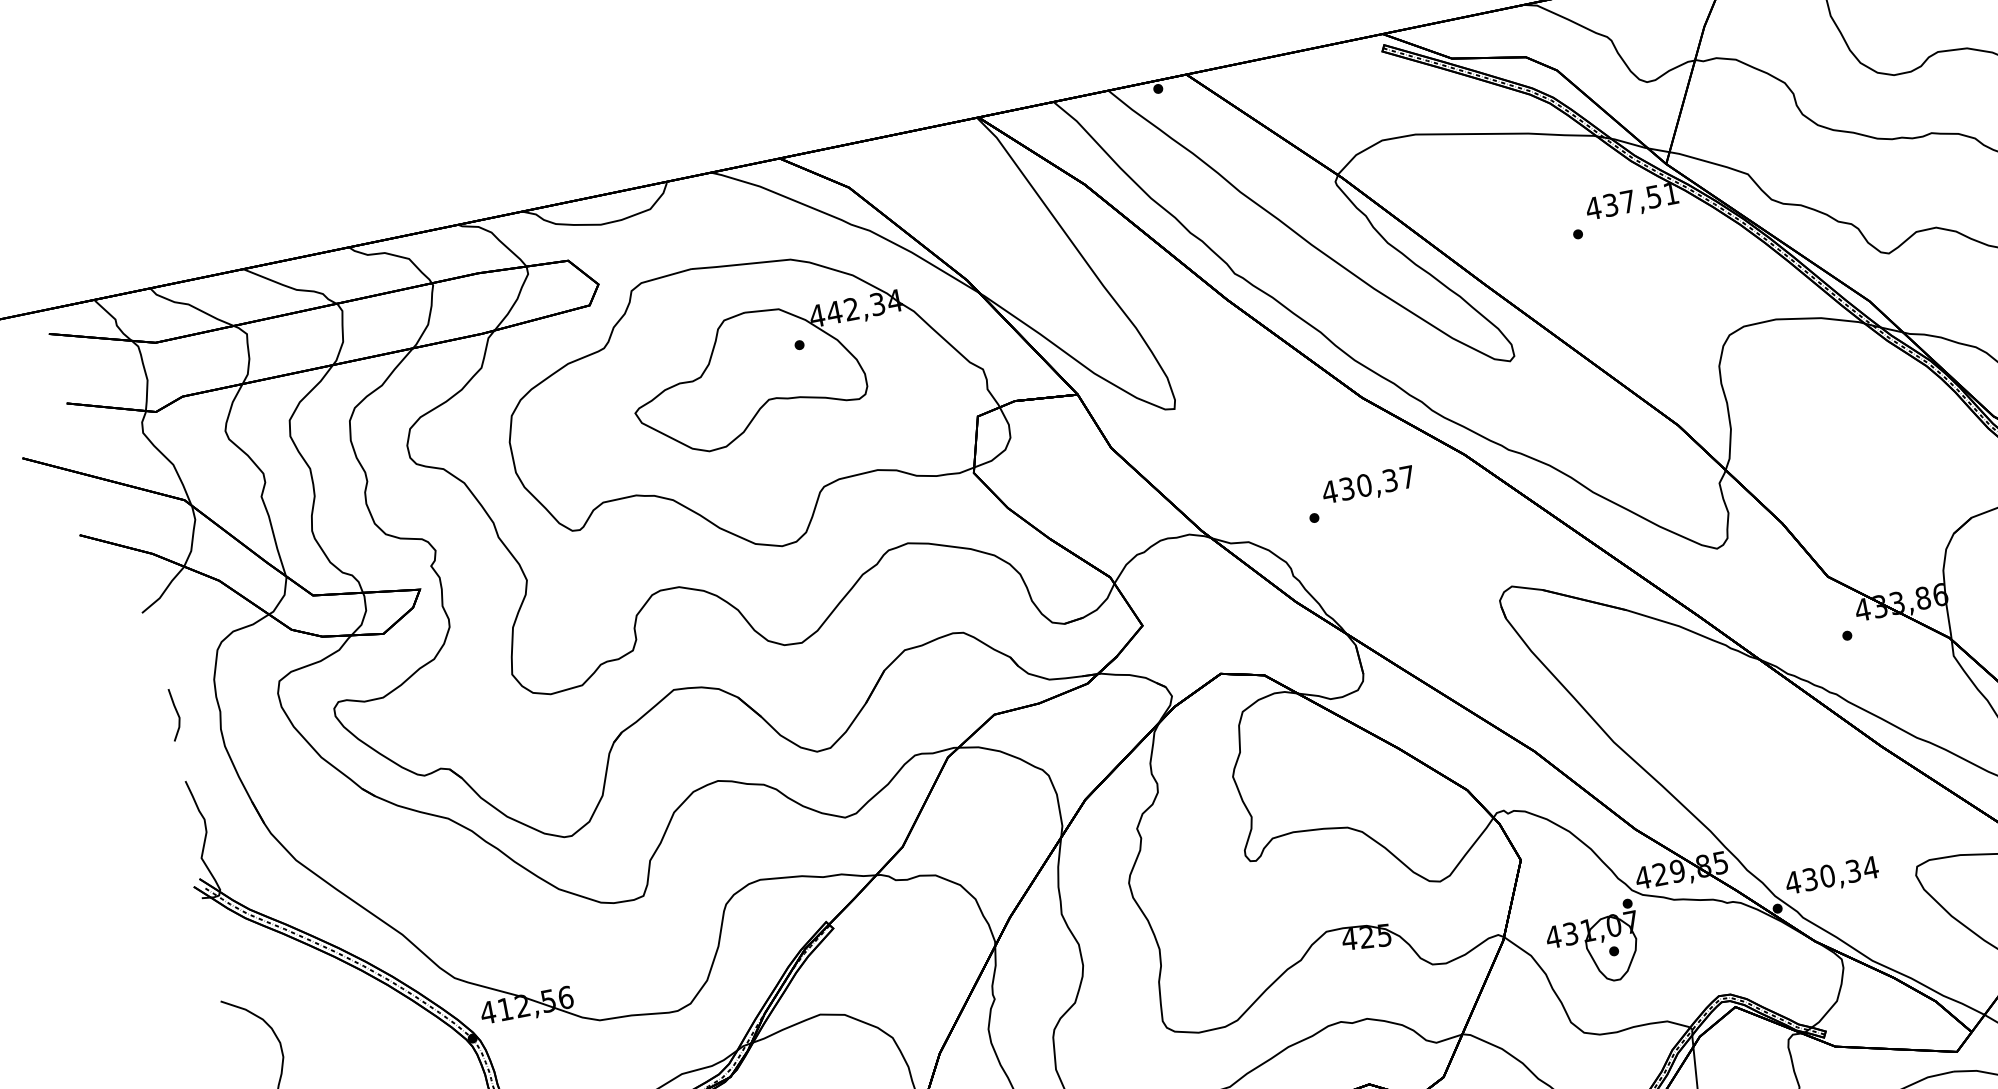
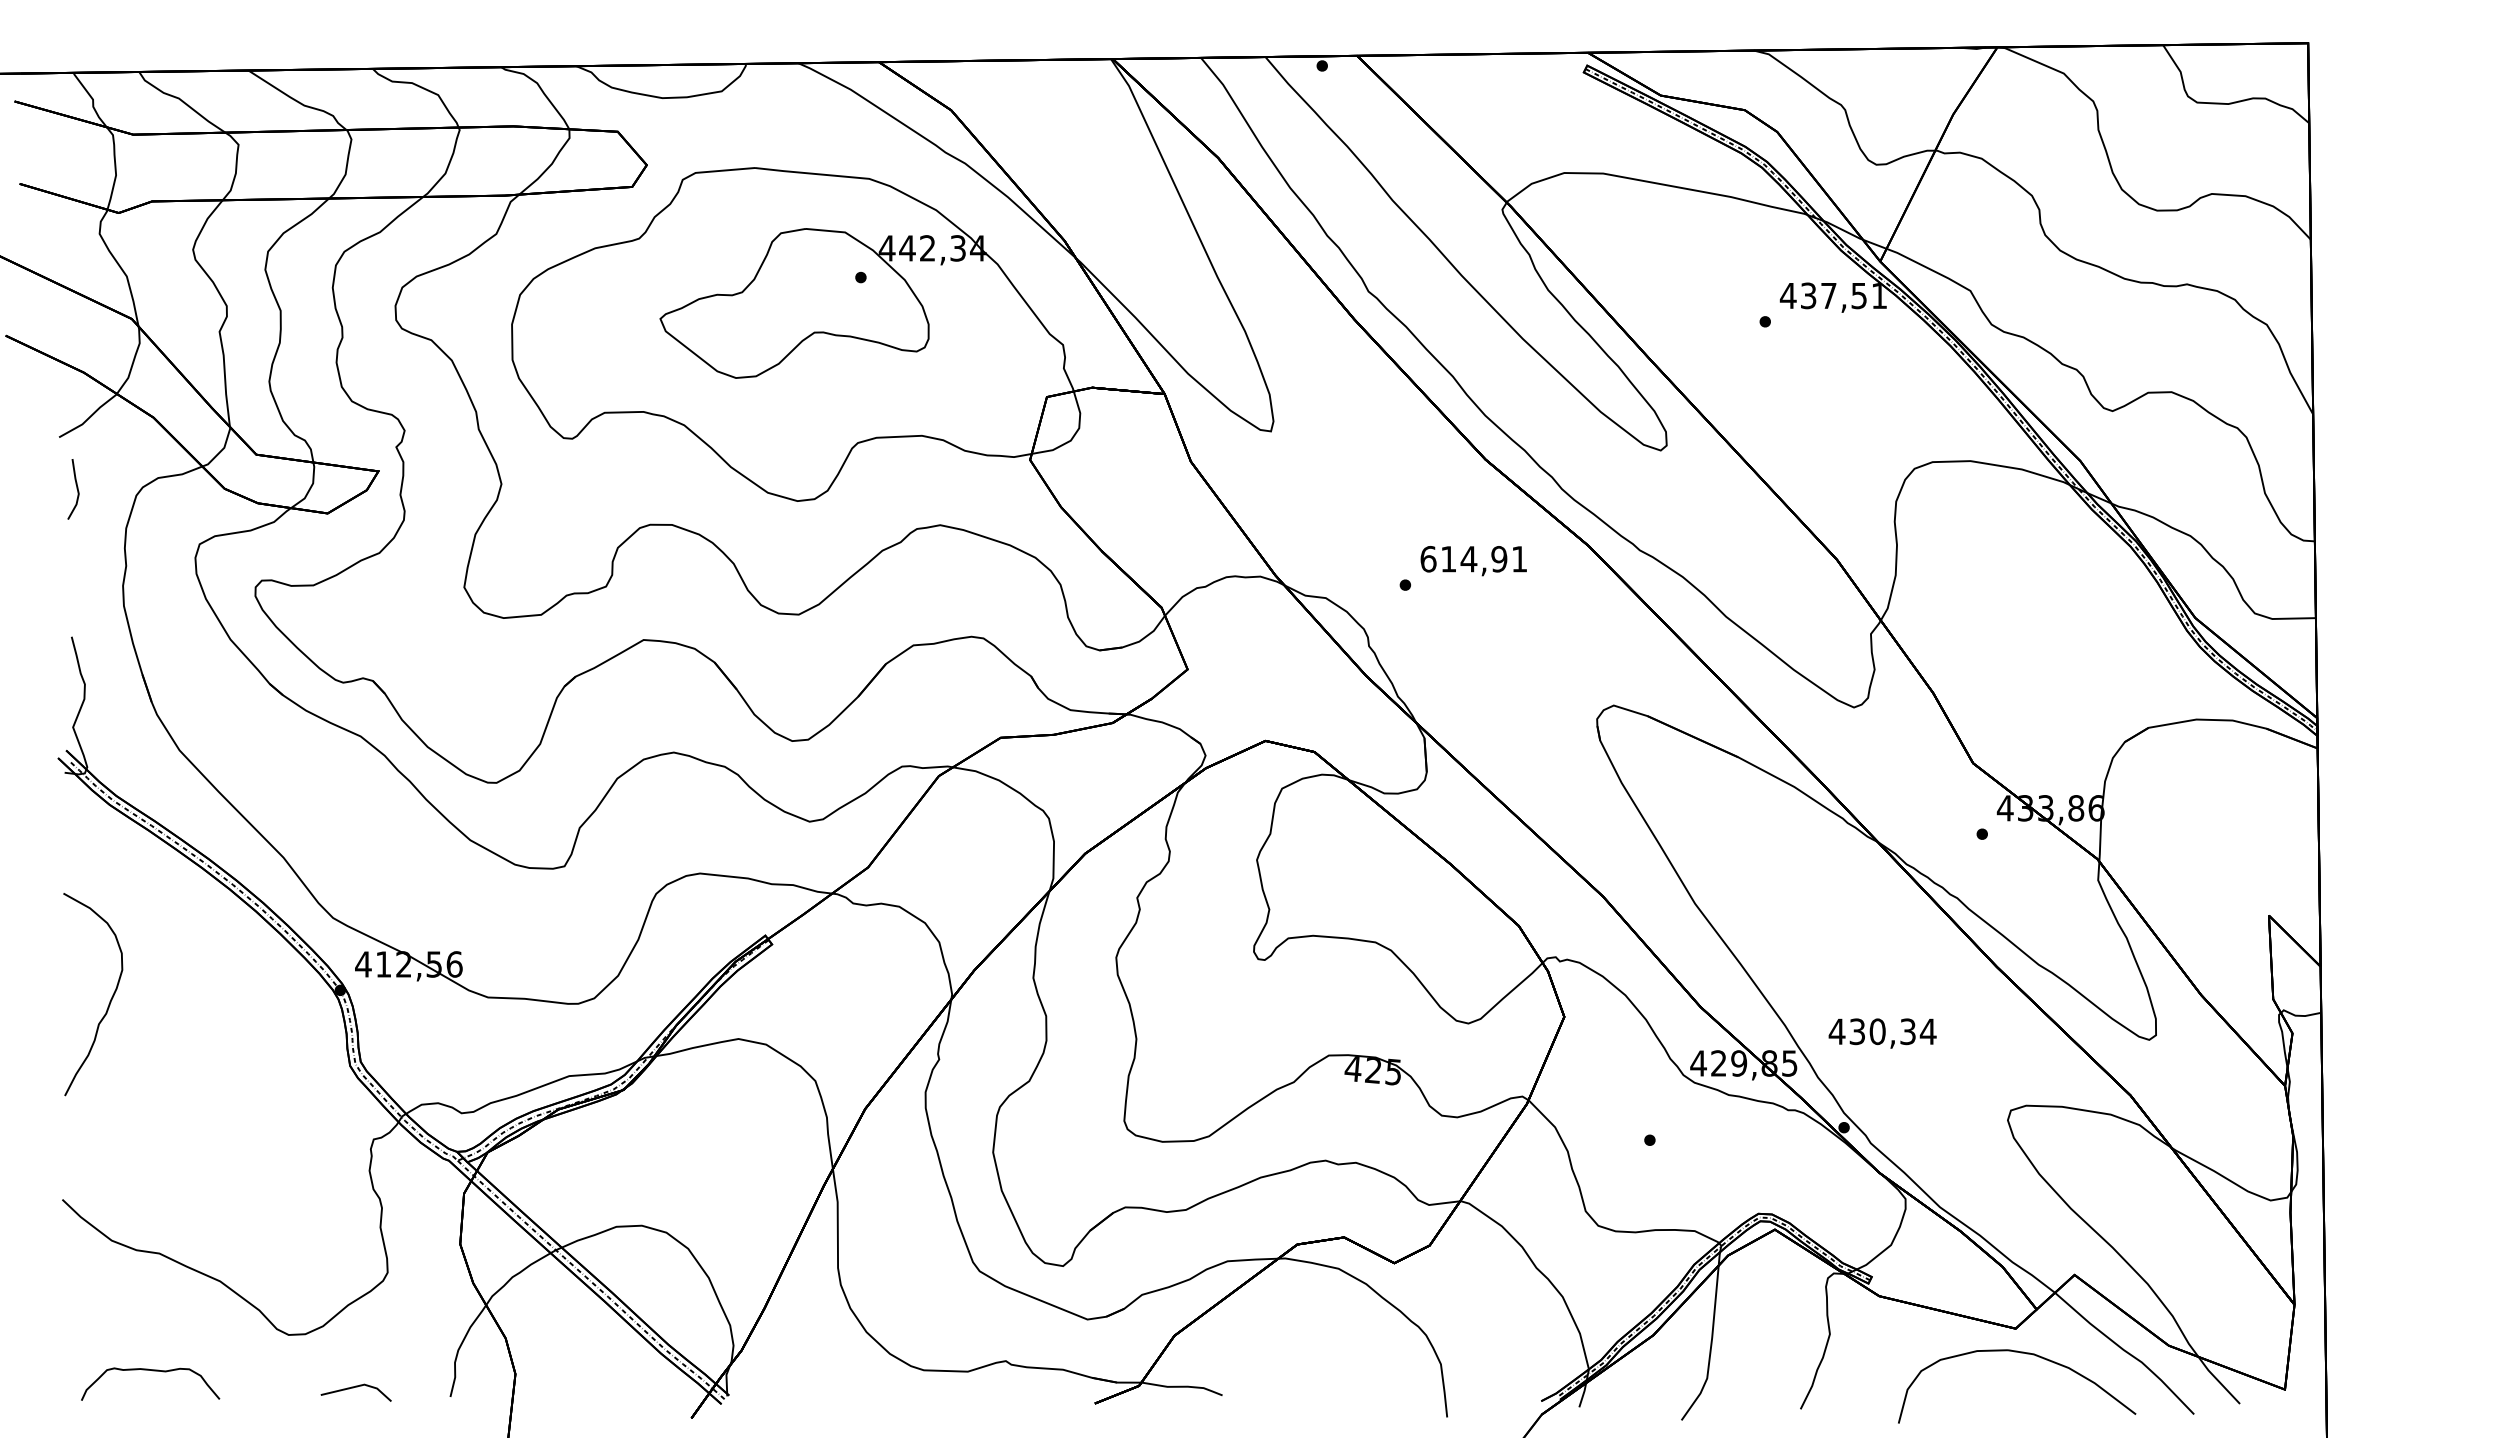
text: (1368, 484) -> (1473, 558), 430,37 -> 614,91
line: (176, 714) -> (76, 489), moved
text: (1832, 876) -> (1882, 1033), moved
part: (1594, 944) -> (1629, 1128), removed

